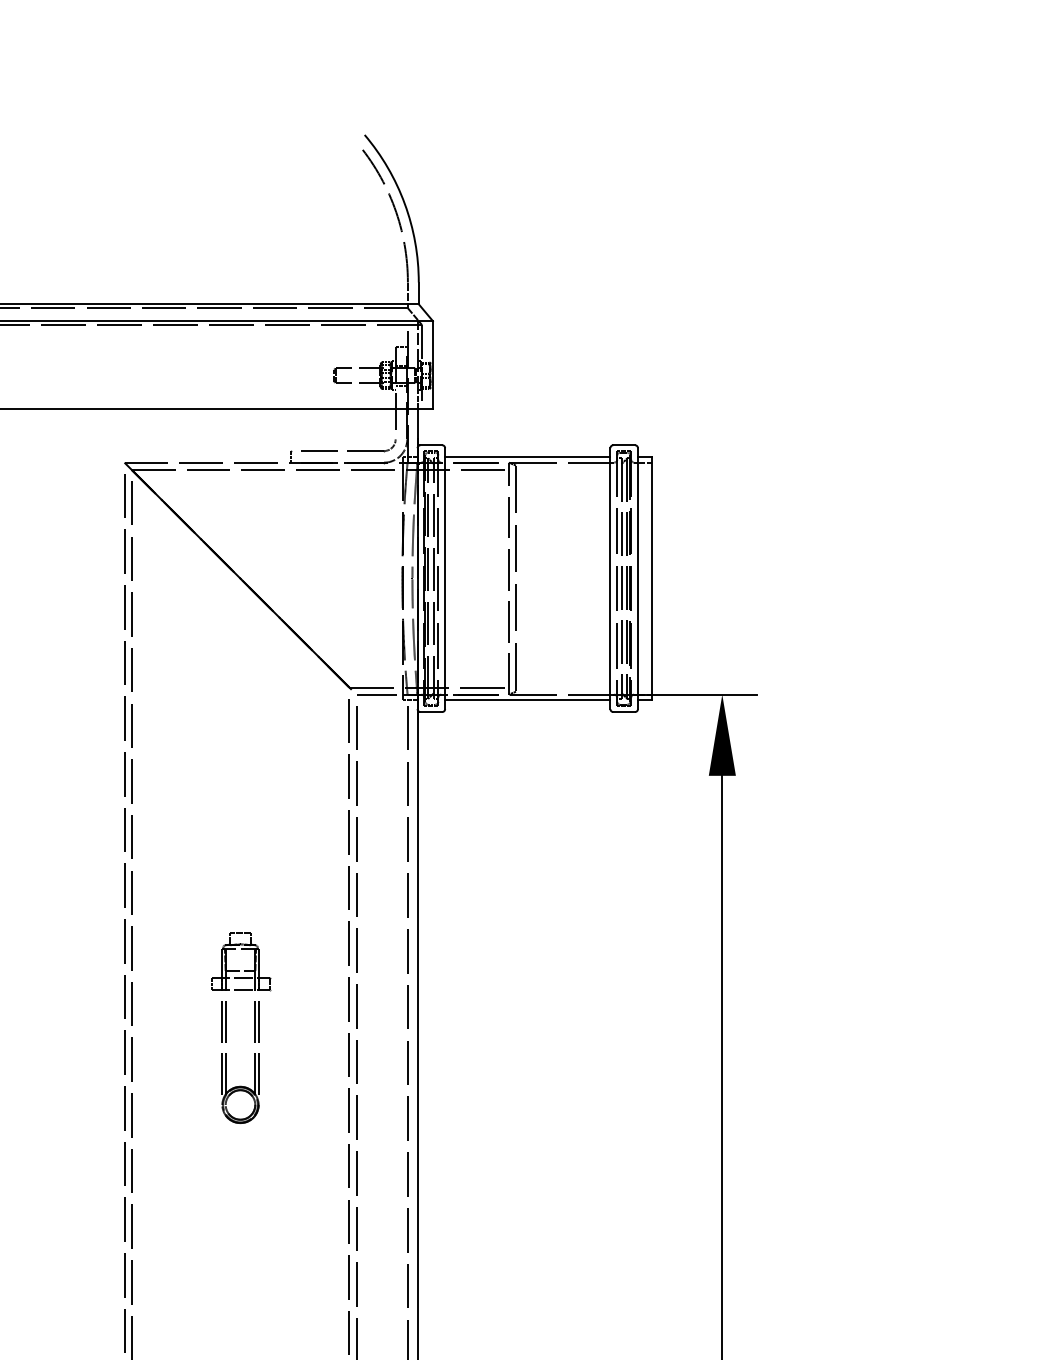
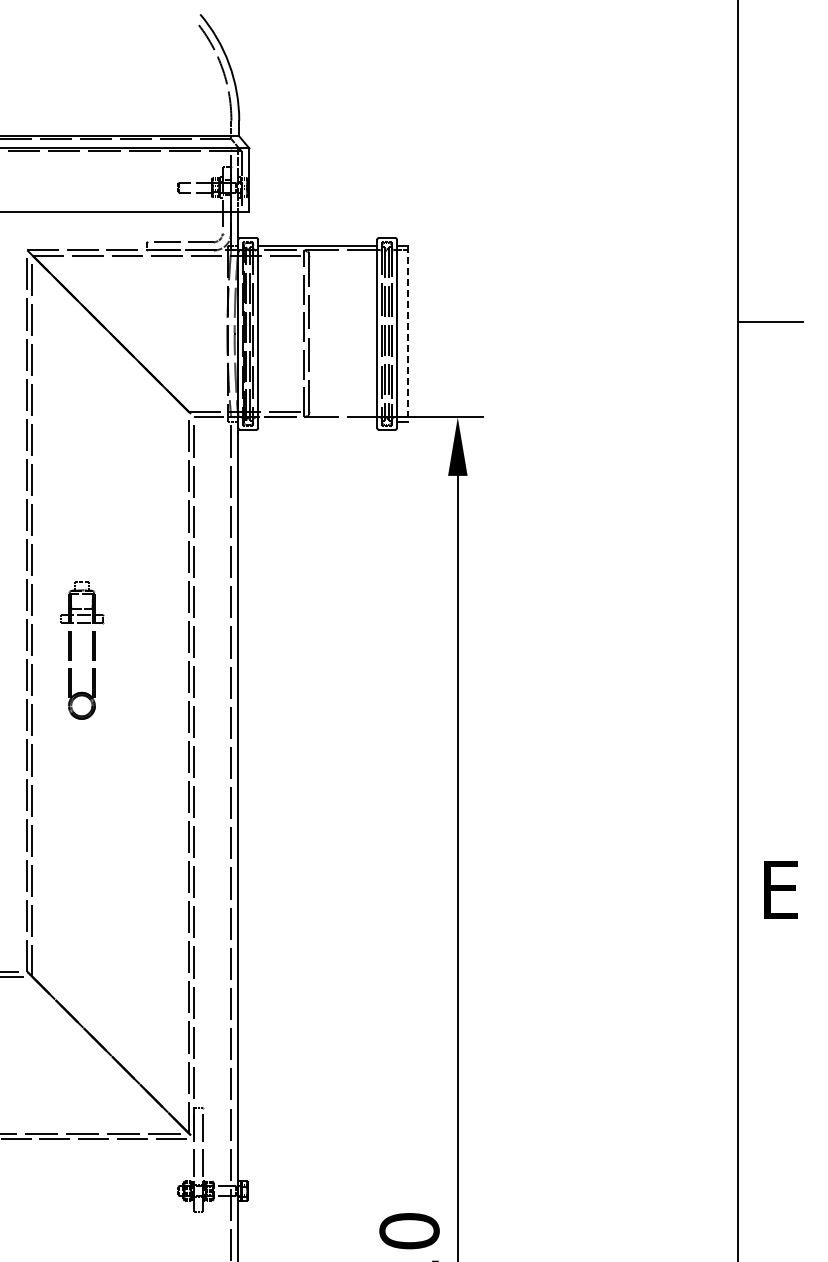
line: (652, 578) -> (407, 333), solid -> dashed
line: (527, 700) -> (317, 421), removed
part: (255, 1028) -> (92, 650), moved

